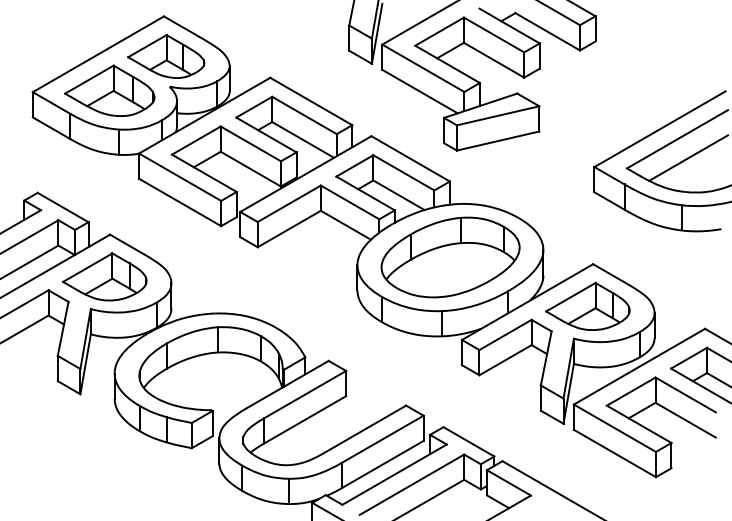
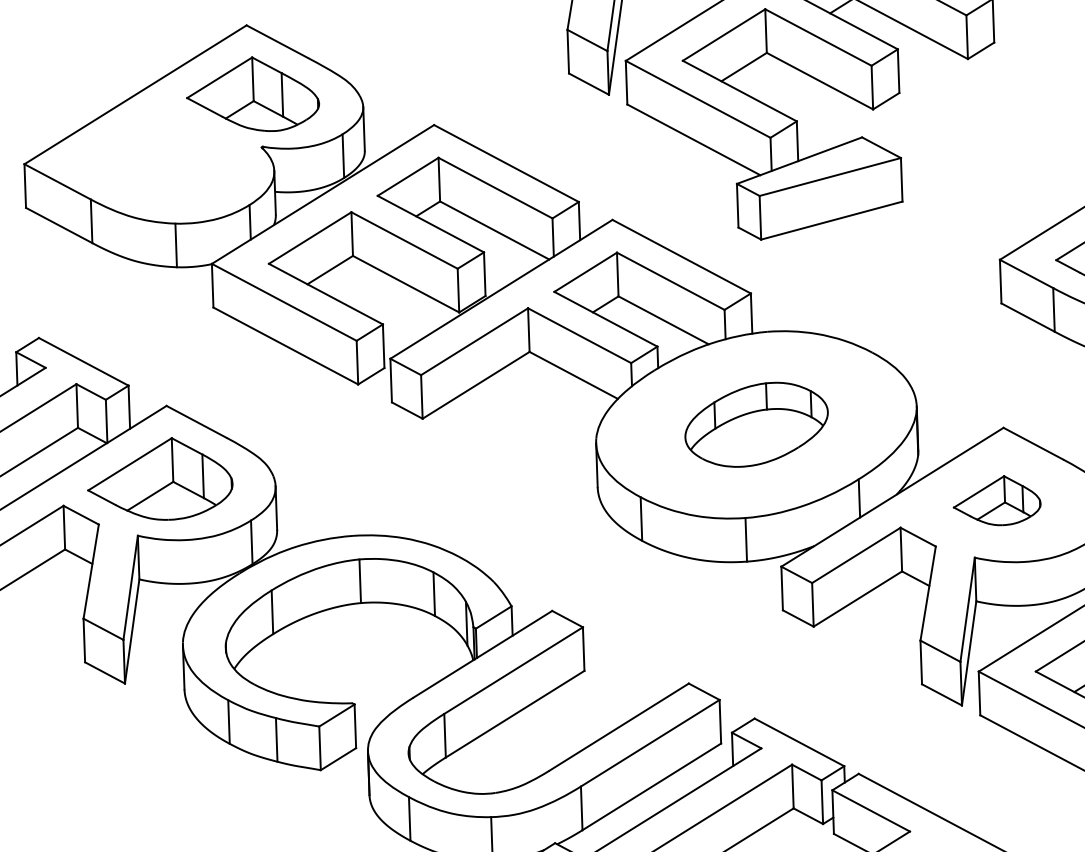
part: (109, 90) -> (156, 156), removed
part: (450, 257) -> (756, 424), size x0.6
part: (587, 305) -> (996, 499), size x0.6

